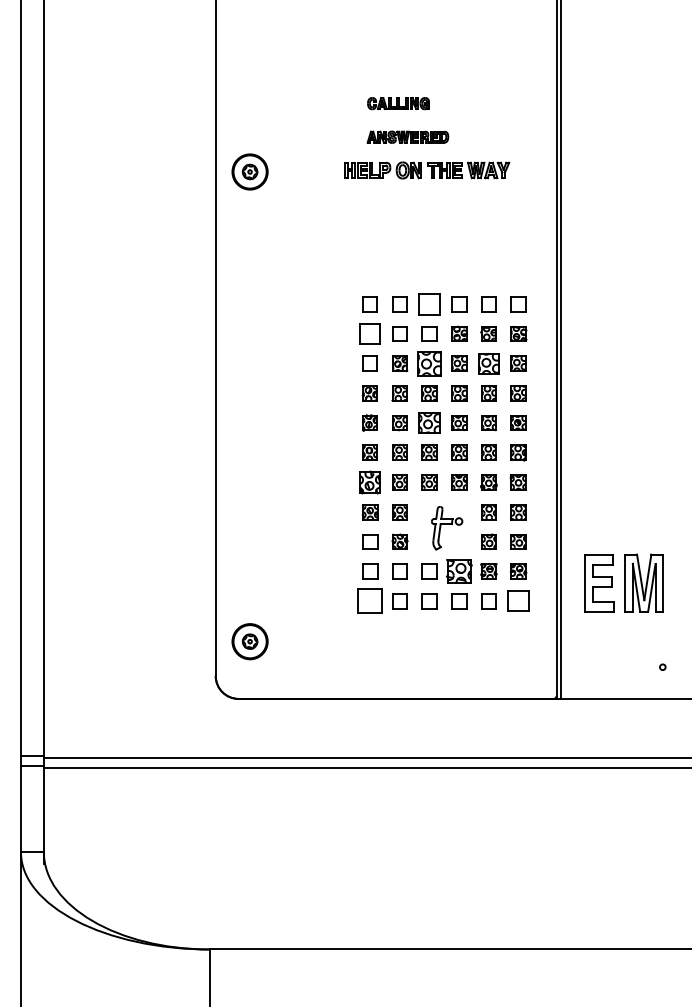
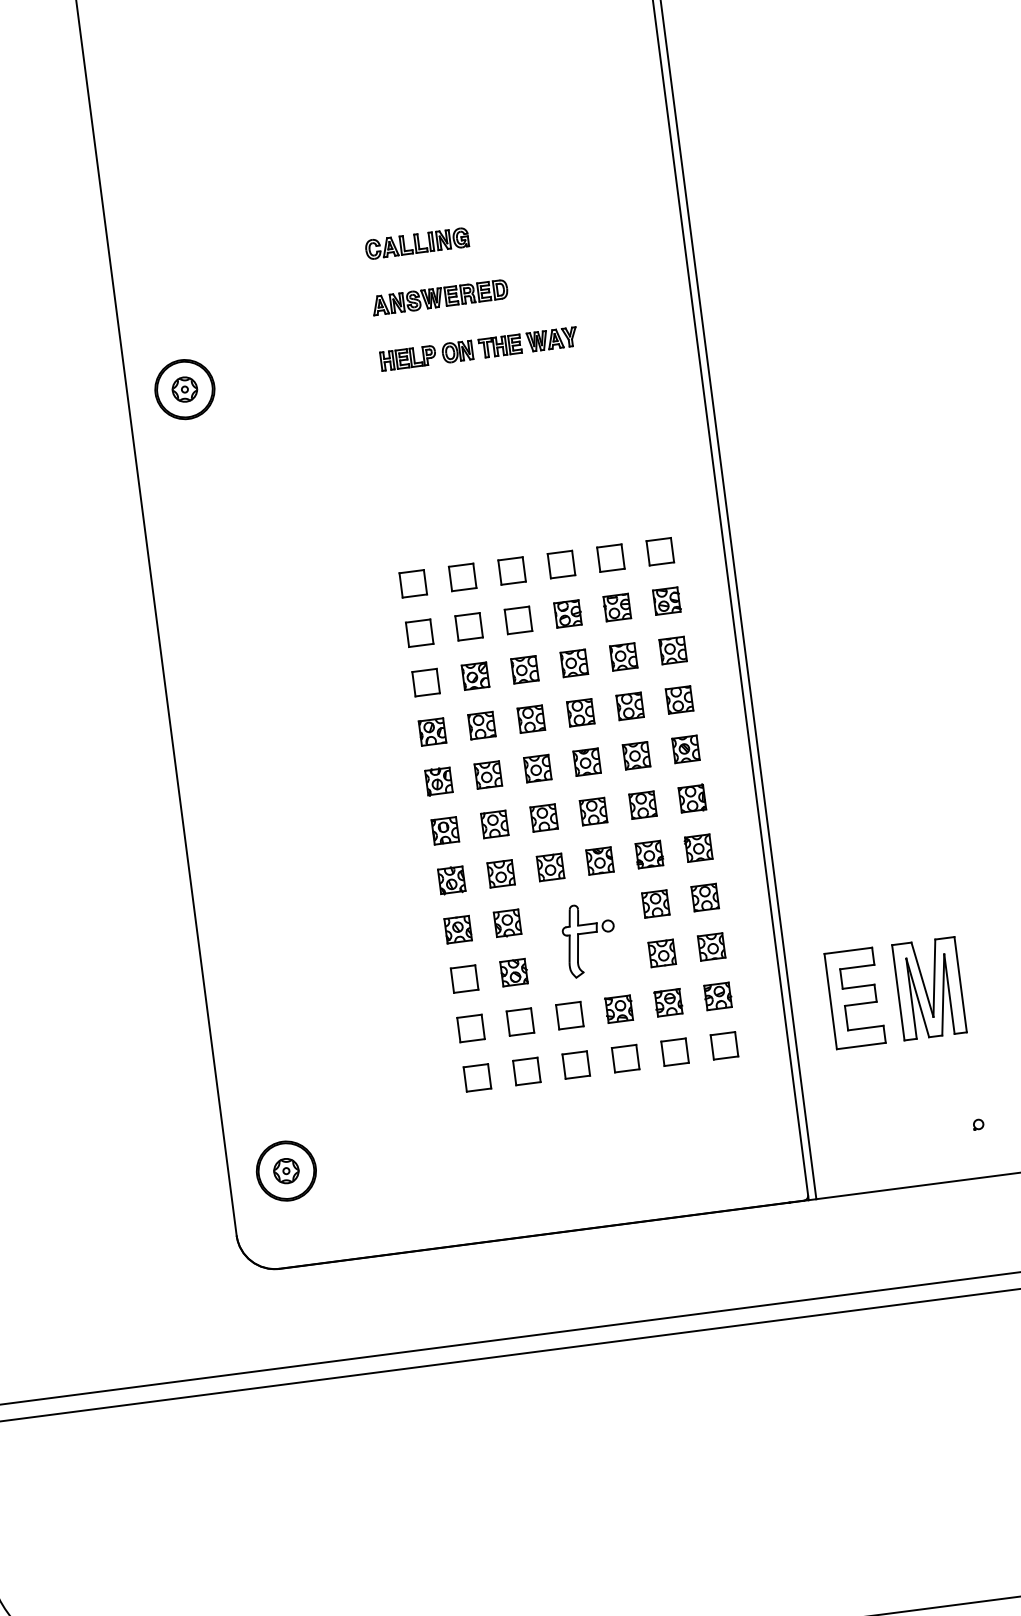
part: (426, 170) -> (478, 348), size x0.71
part: (429, 304) -> (512, 571), size x0.71
part: (369, 333) -> (418, 632), size x0.71
part: (429, 363) -> (524, 669), size x0.62
part: (488, 363) -> (622, 656), size x0.71
part: (429, 422) -> (537, 767), size x0.71
part: (370, 482) -> (452, 880), size x0.71
part: (458, 571) -> (618, 1009), size x0.62
part: (370, 601) -> (478, 1078), size x0.62
part: (518, 601) -> (724, 1046), size x0.71

